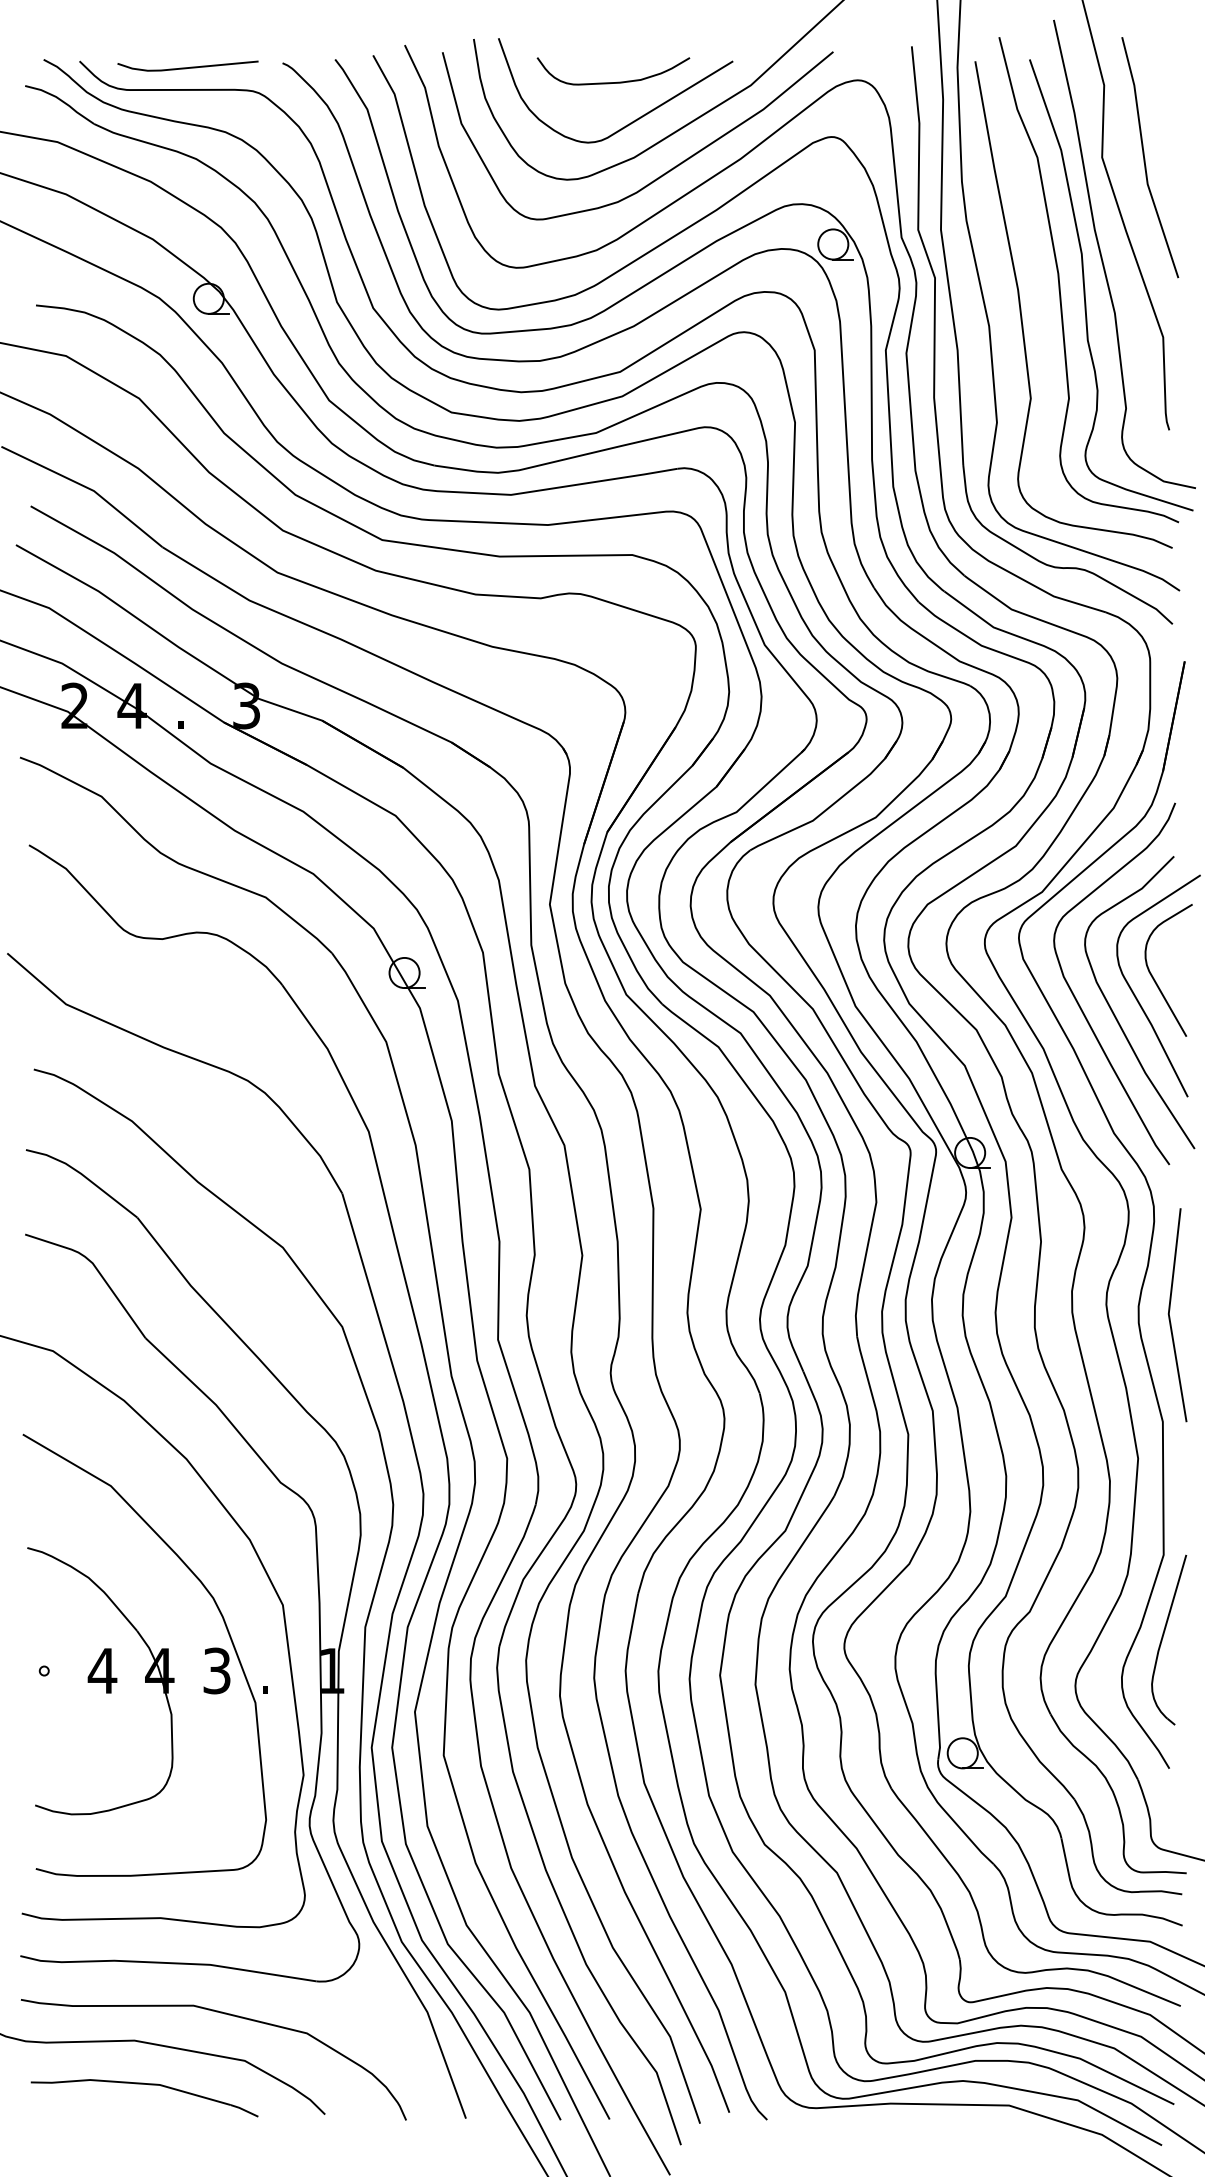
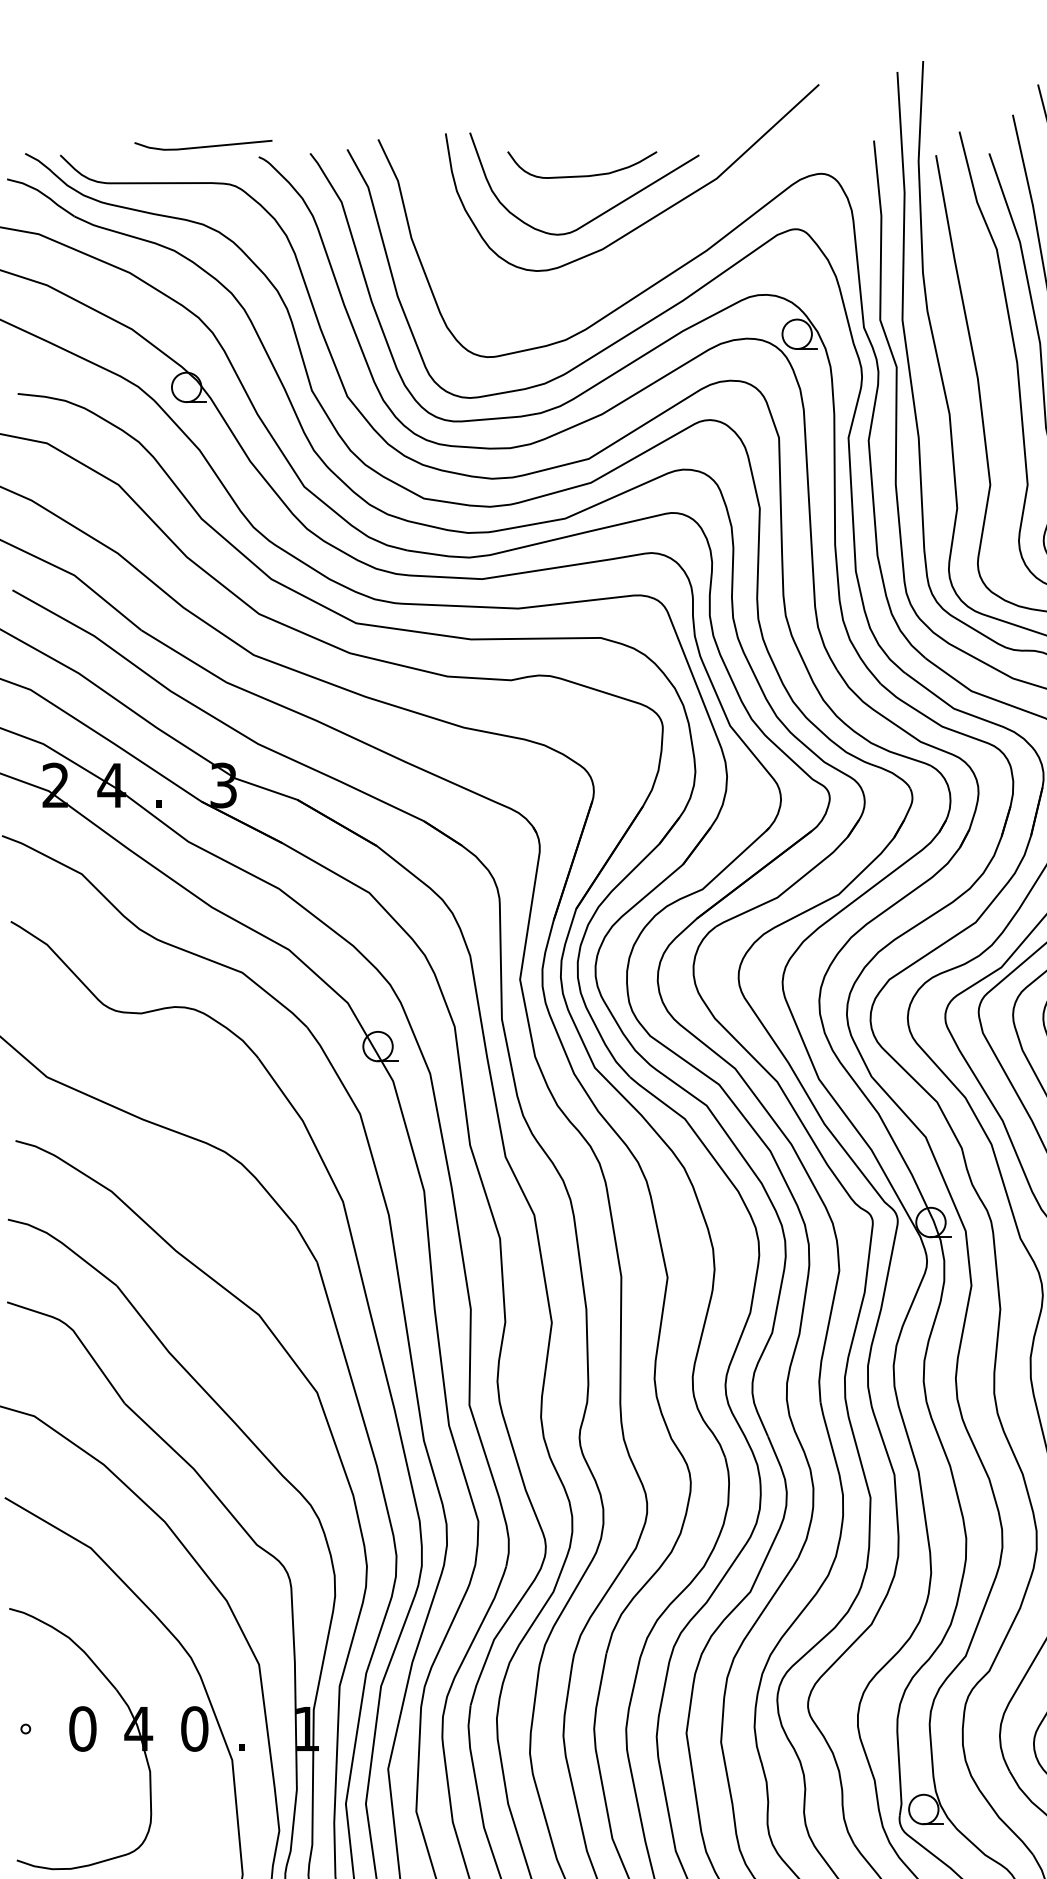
line: (187, 67) -> (202, 146), moved
curve: (663, 173) -> (631, 264), removed
text: (102, 1670) -> (82, 1728), 4 -> 0
text: (217, 1670) -> (195, 1728), 3 -> 0

